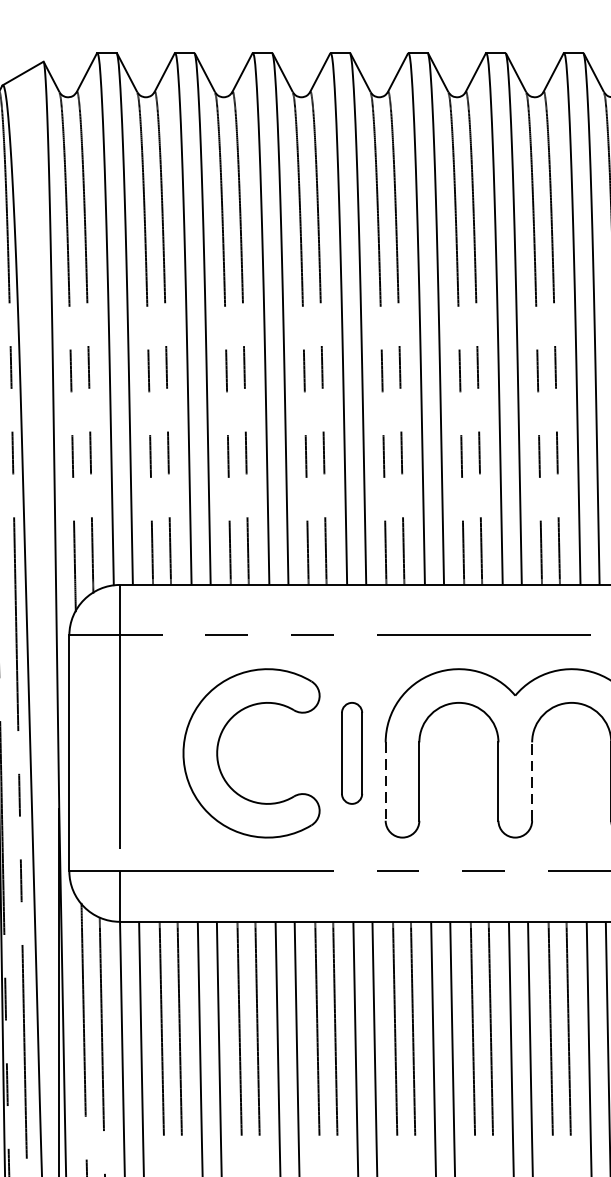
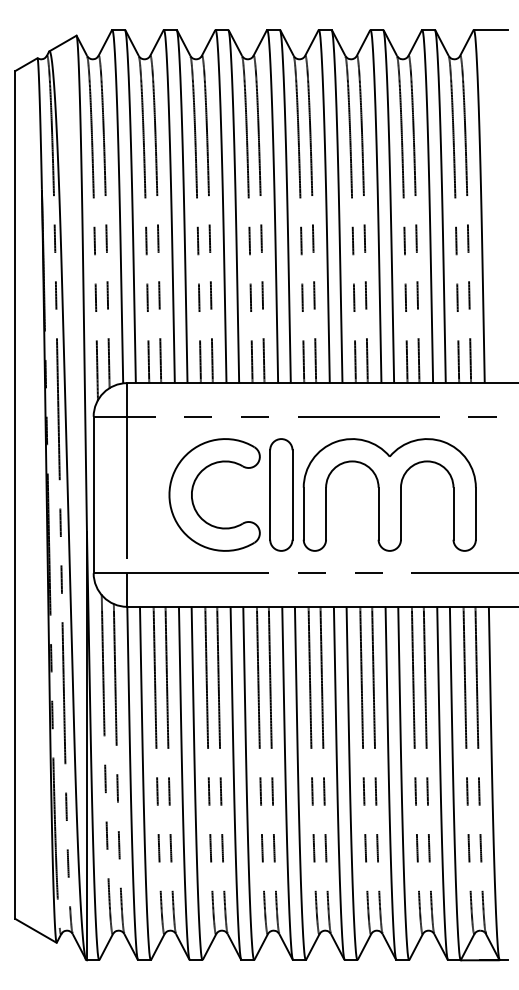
part: (352, 752) -> (281, 494), size x1.67
line: (531, 781) -> (400, 513), dashed -> solid
line: (385, 782) -> (303, 514), dashed -> solid

